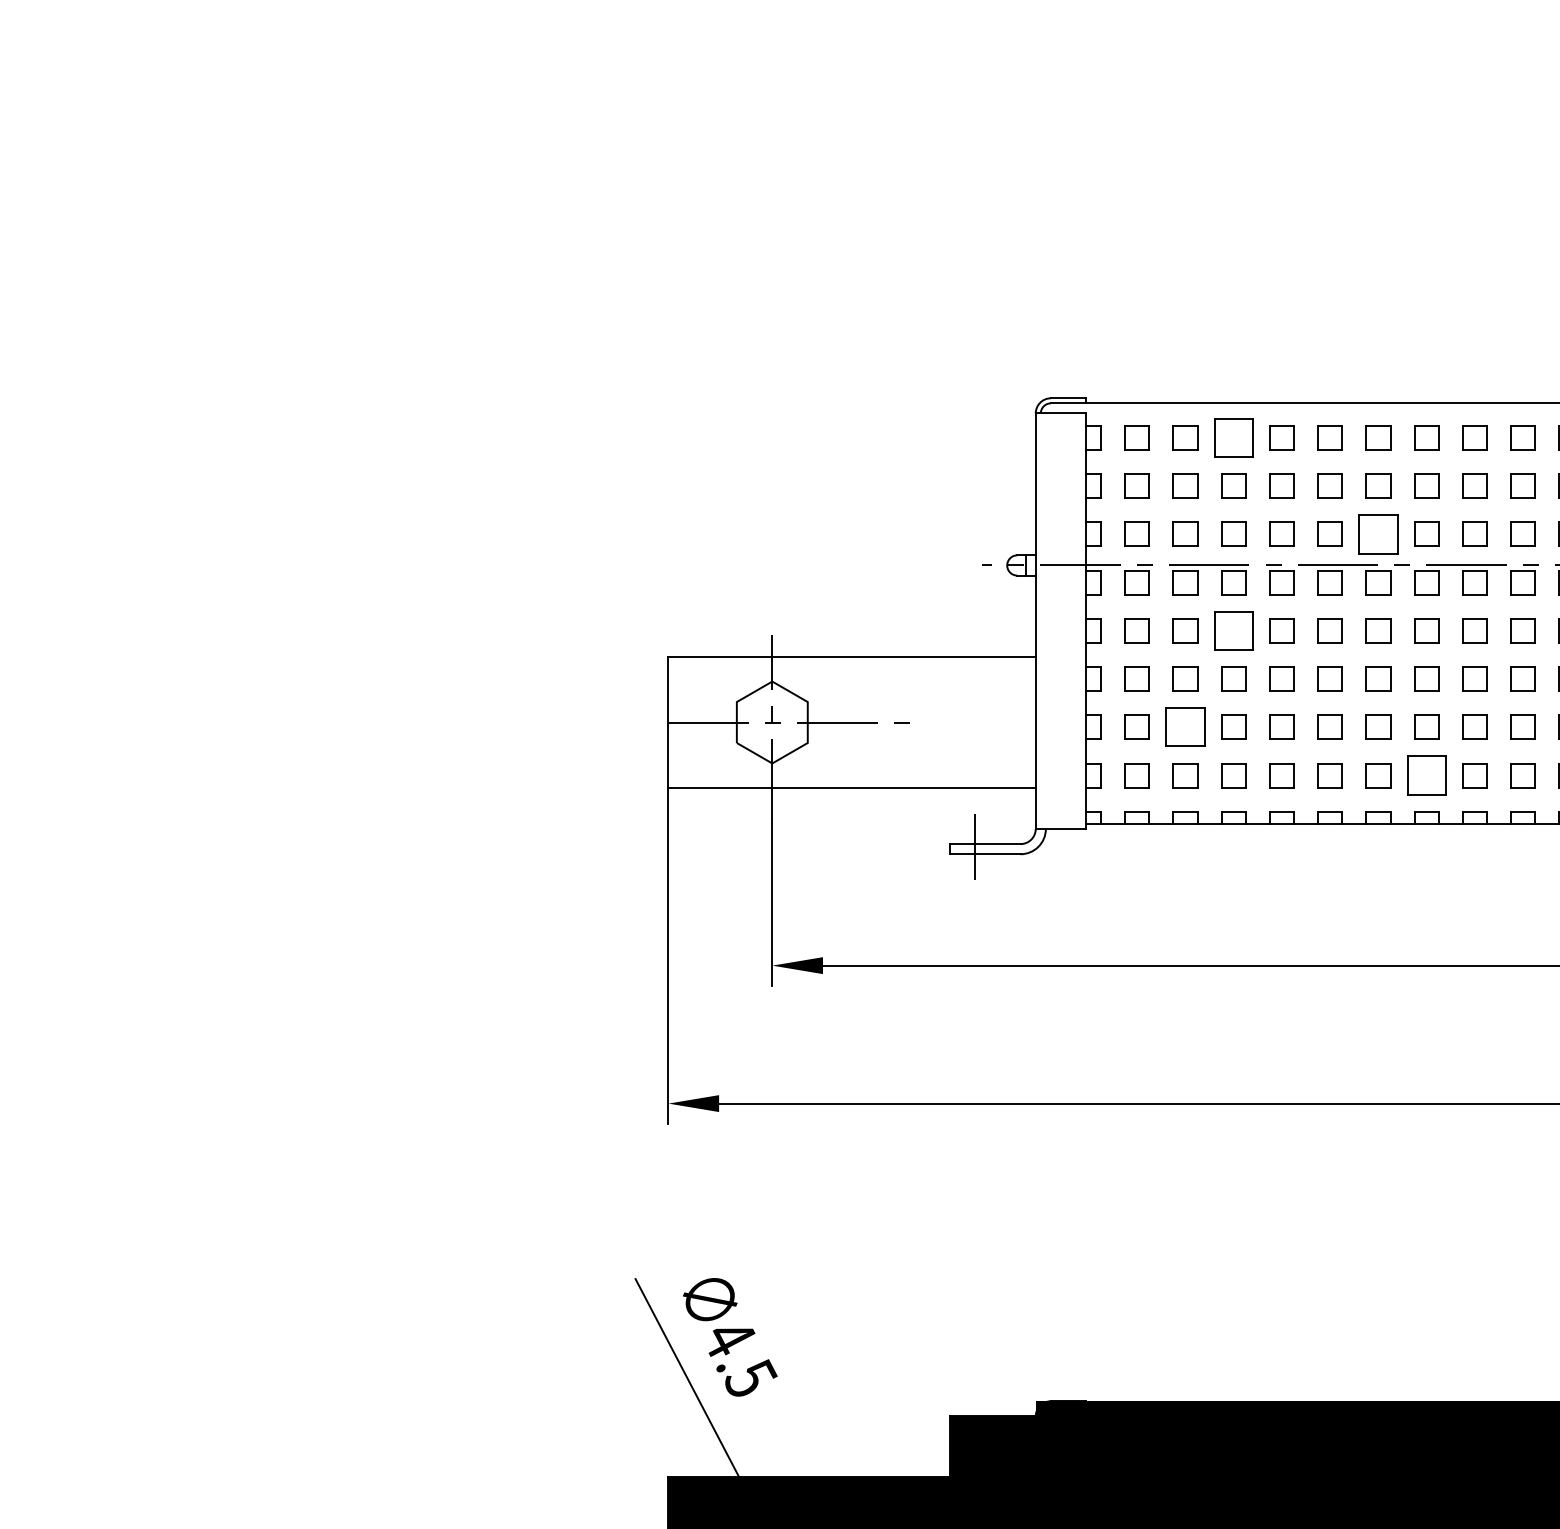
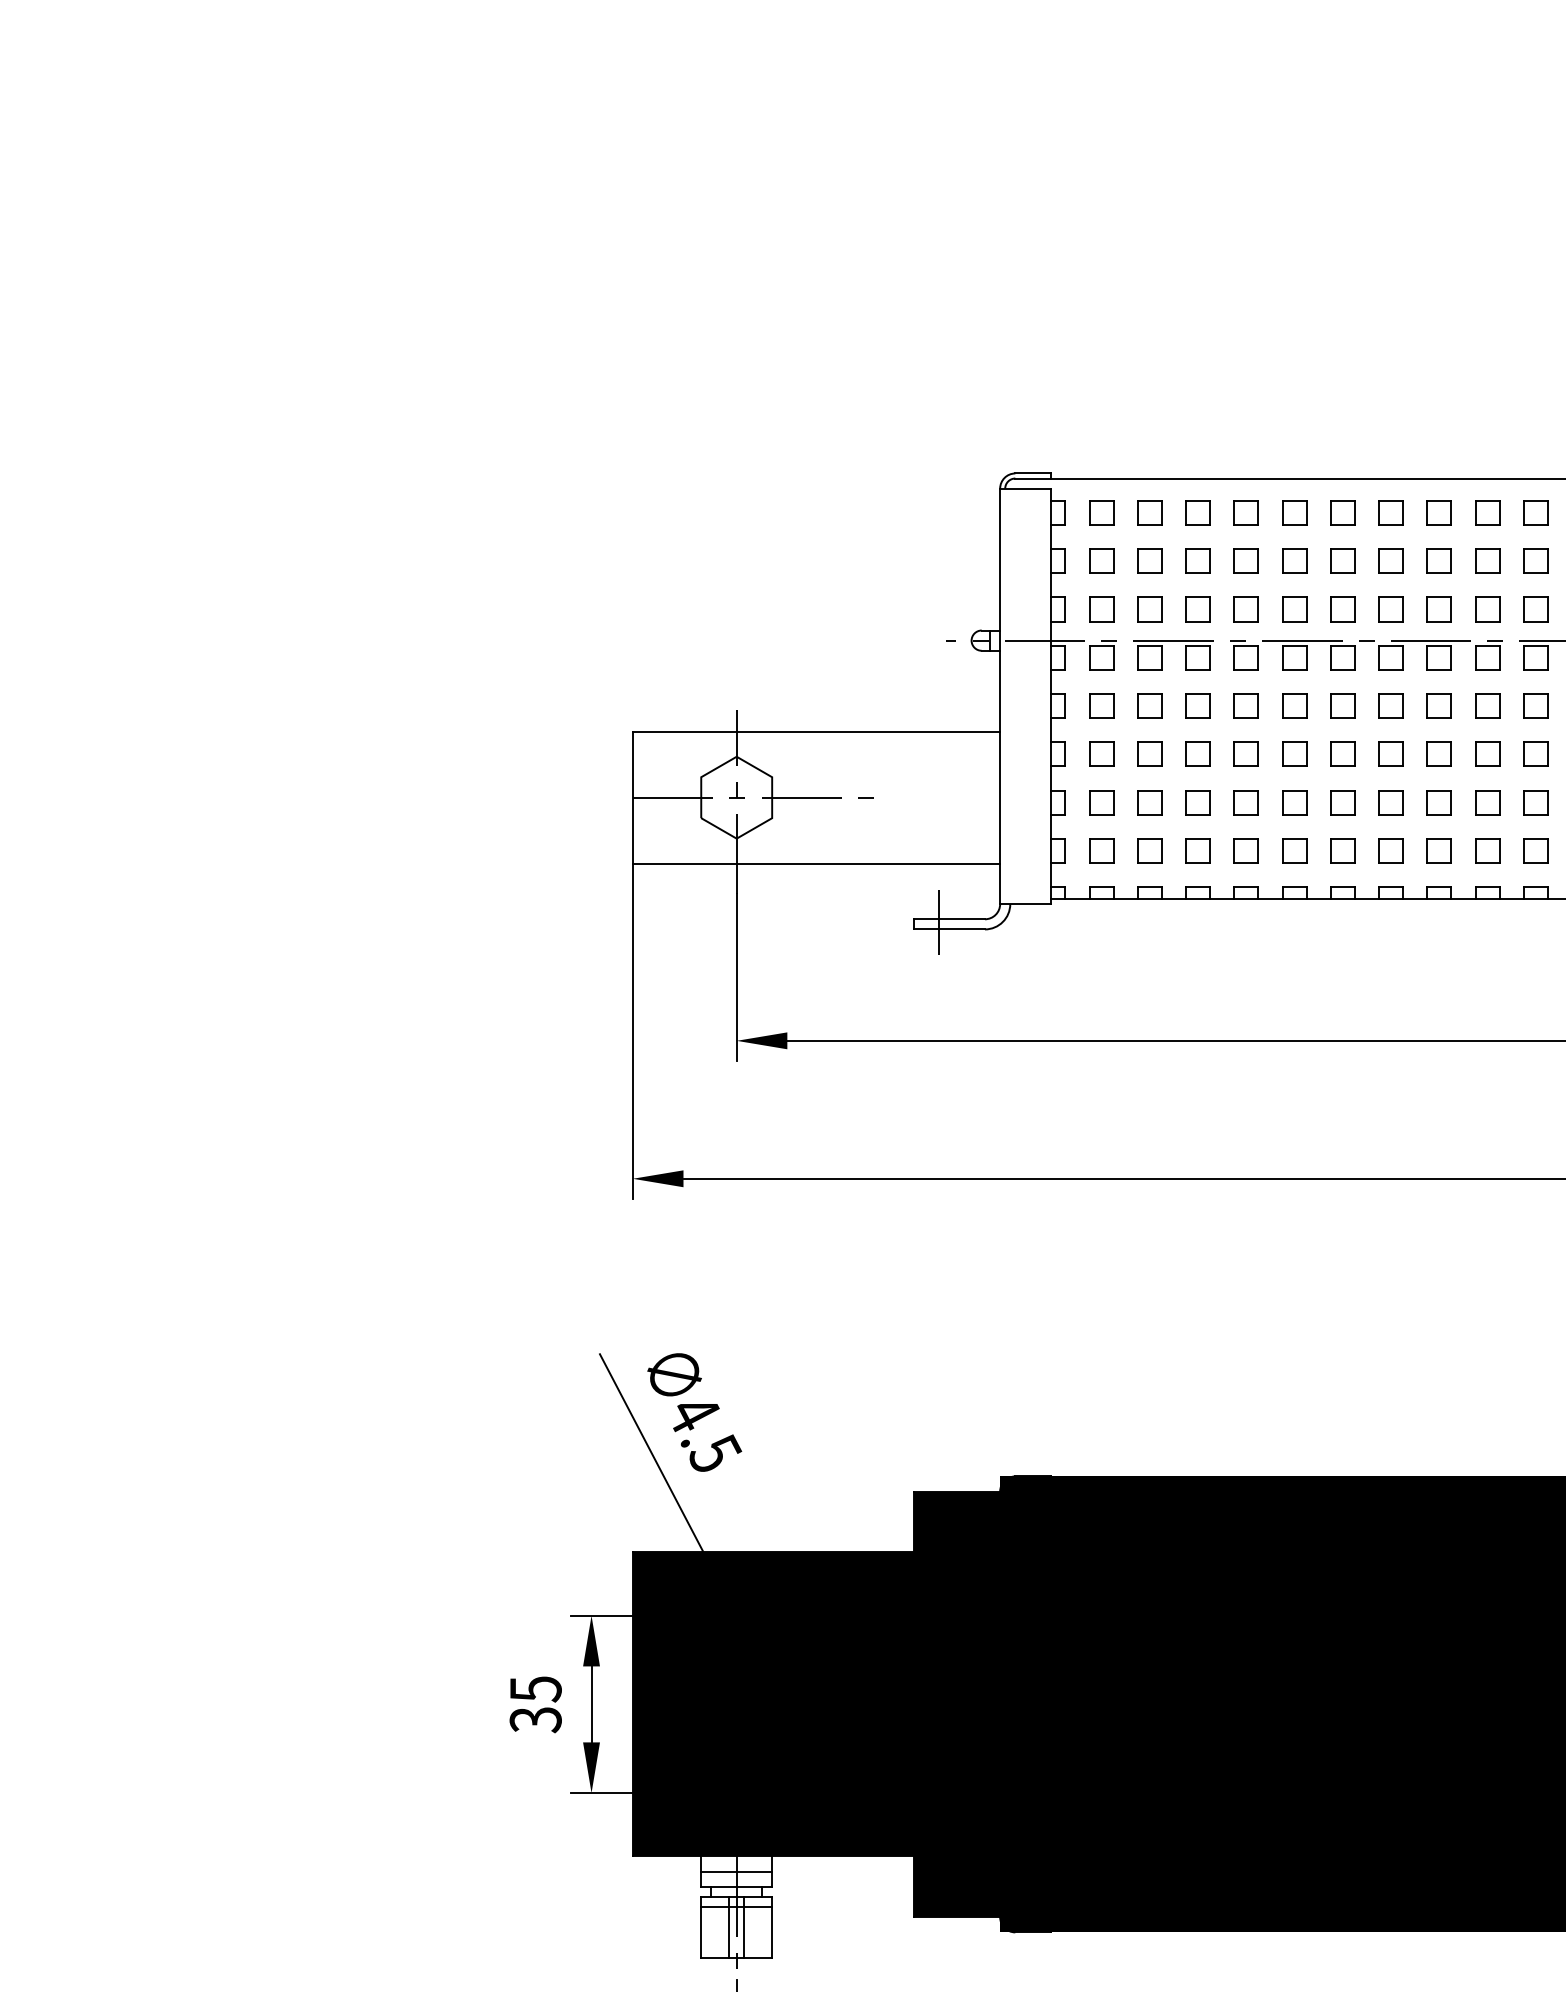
part: (1233, 437) -> (1197, 512), size x0.62
part: (1378, 534) -> (1342, 609), size x0.62
part: (1233, 630) -> (1197, 705), size x0.62
part: (1185, 727) -> (1149, 802), size x0.62
part: (1426, 775) -> (1390, 850), size x0.62

